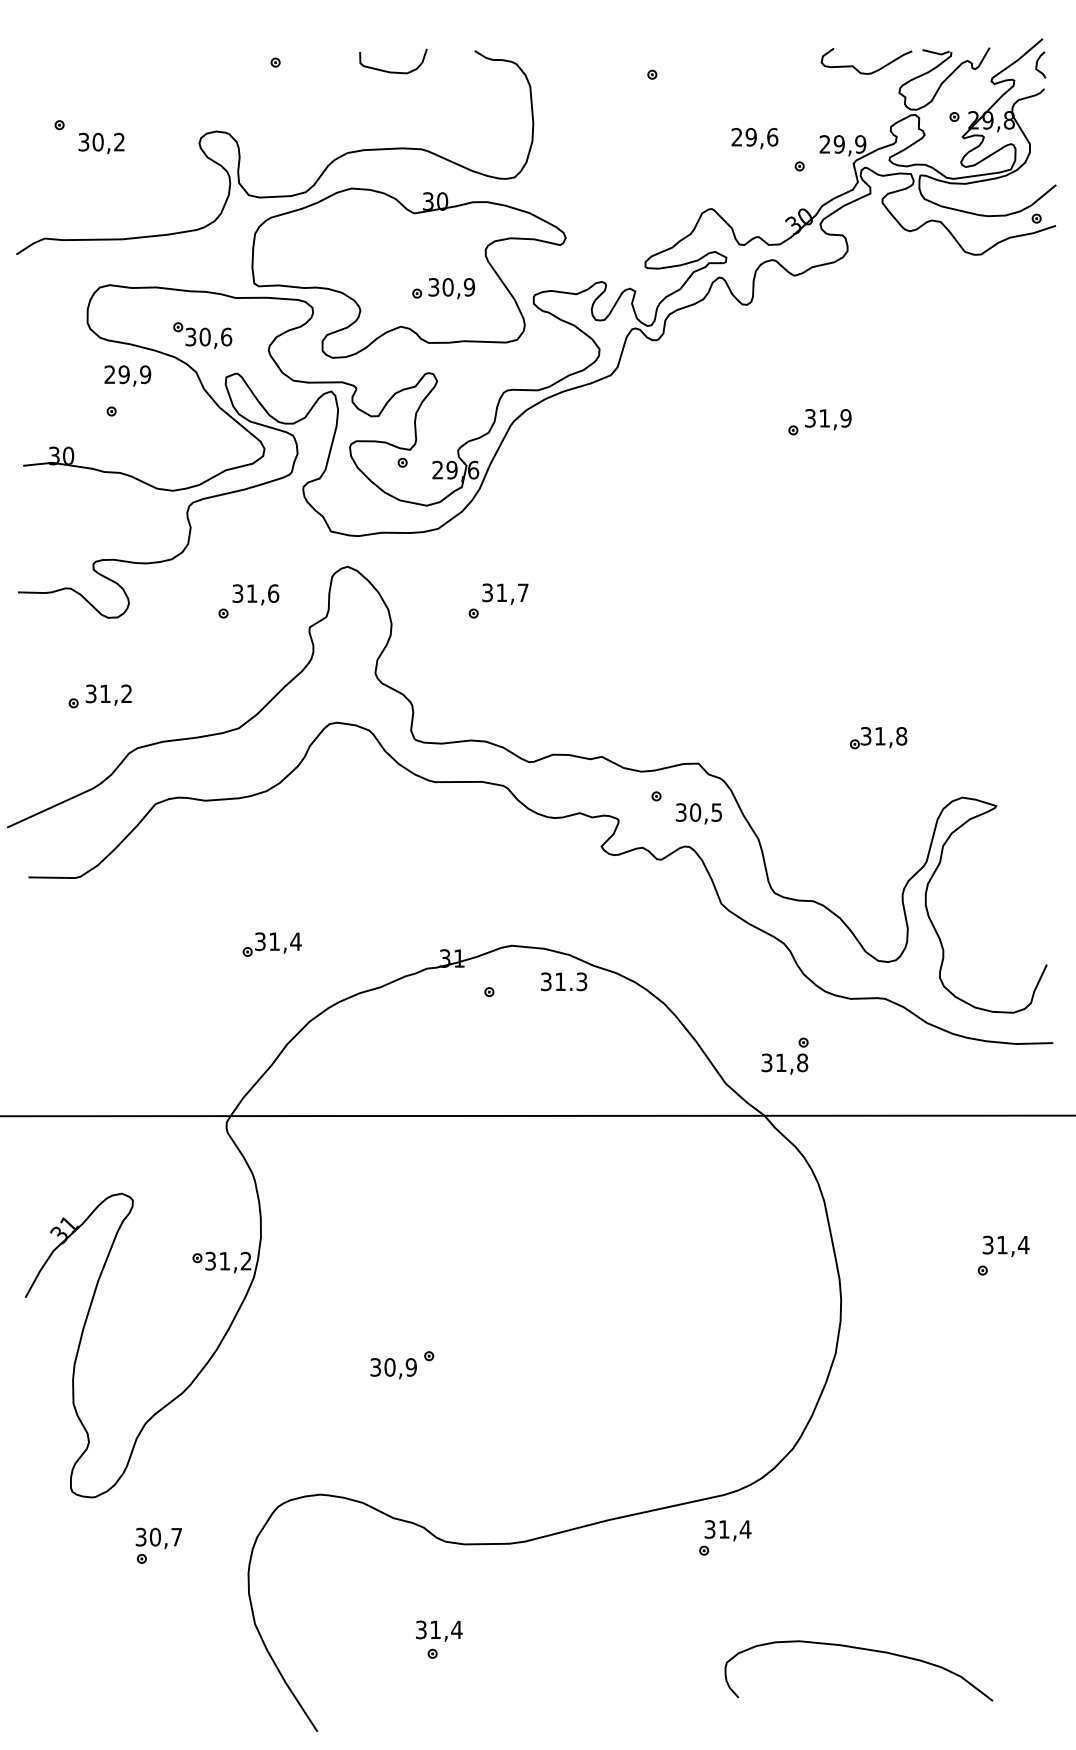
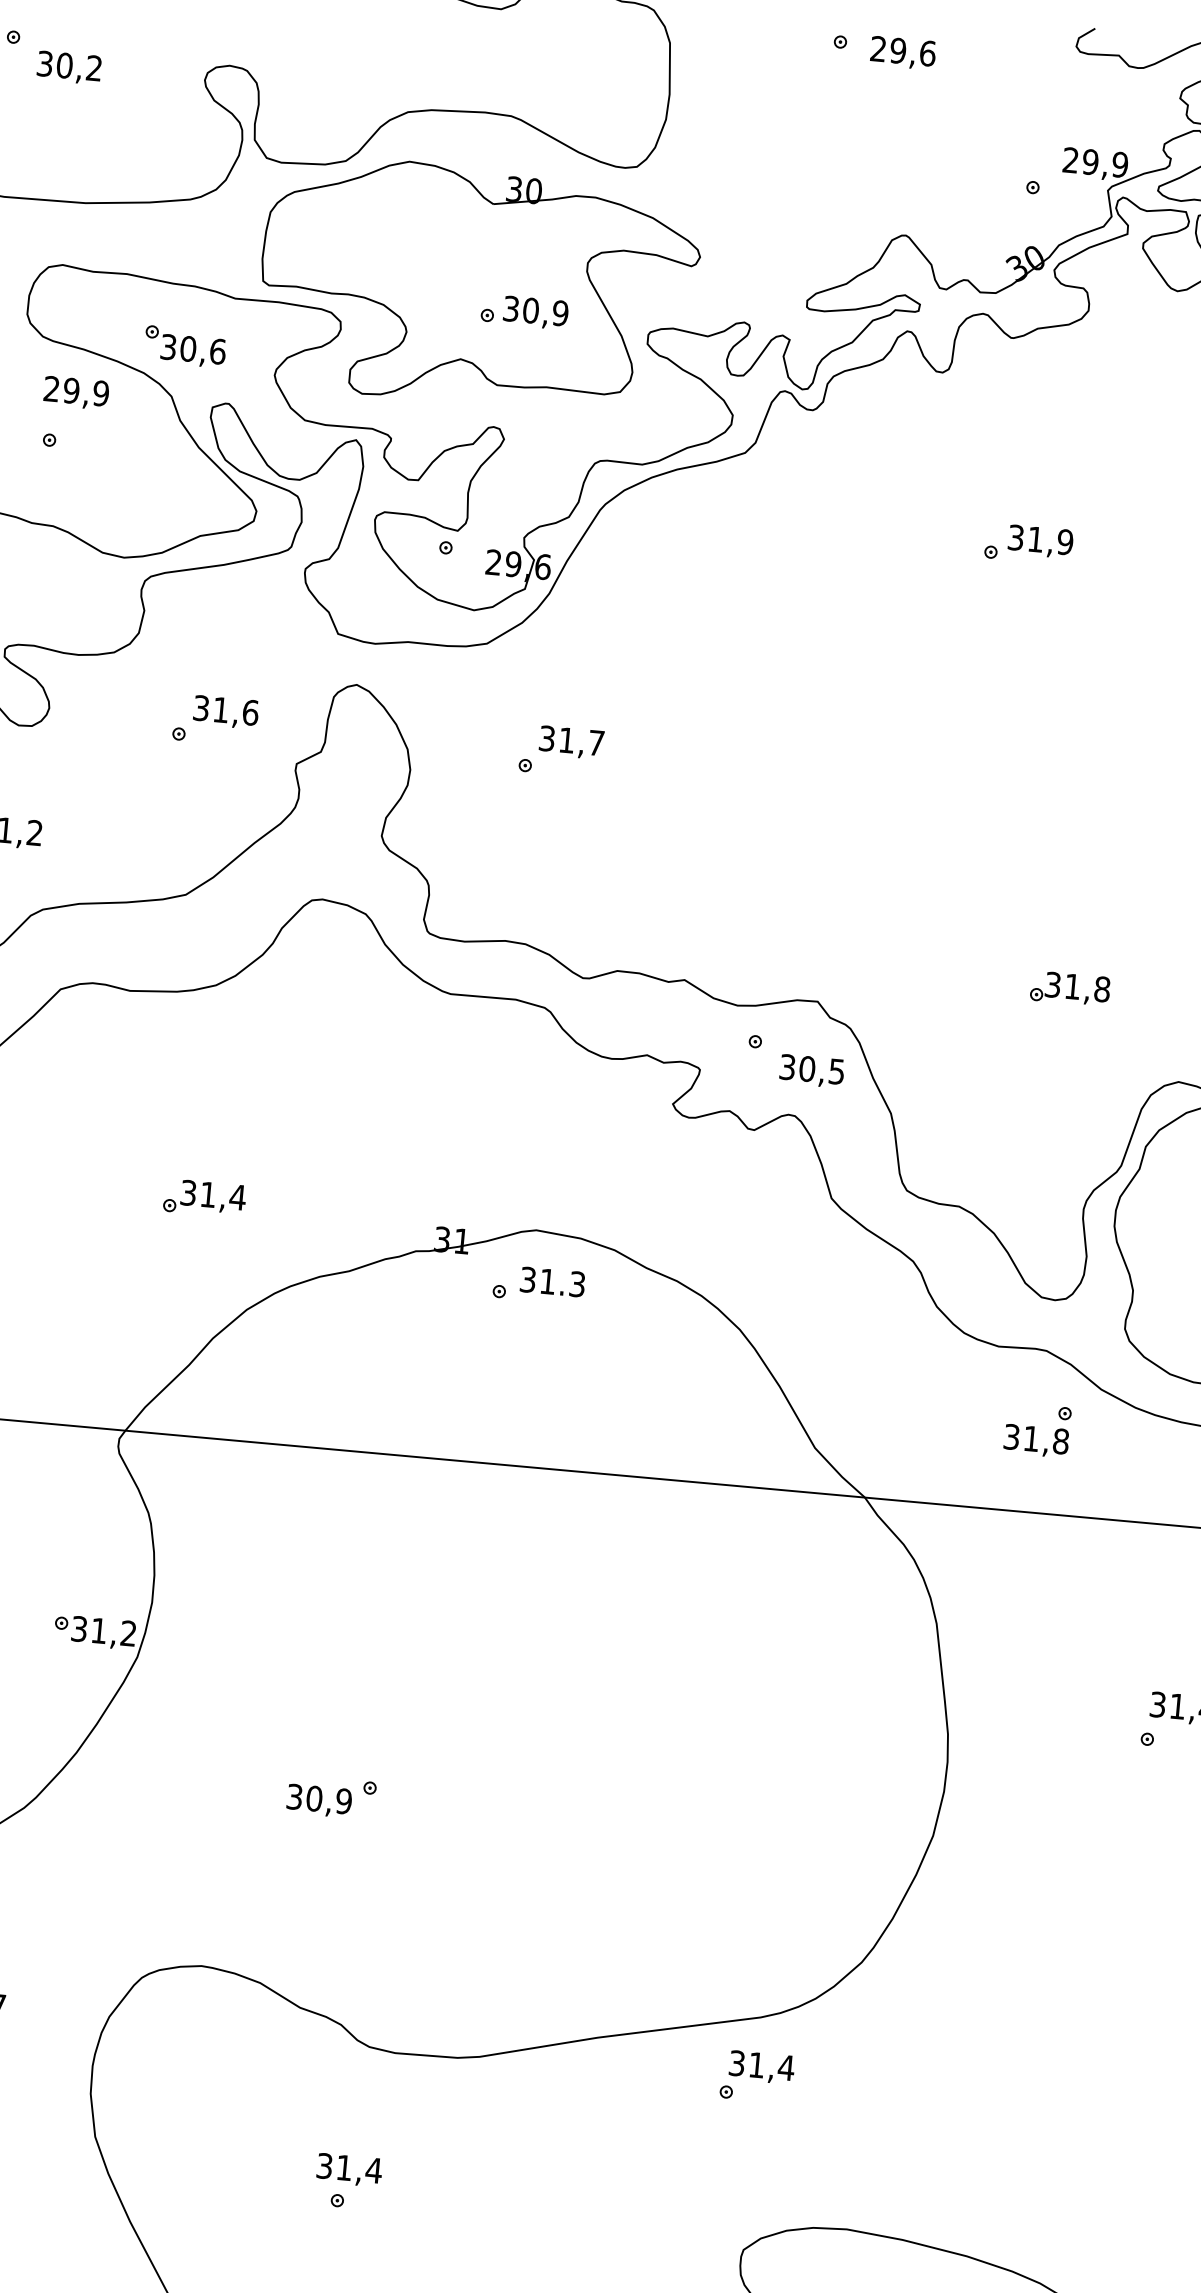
text: (754, 138) -> (902, 52), moved
text: (564, 981) -> (553, 1281), moved
part: (784, 1055) -> (1036, 1429), moved

